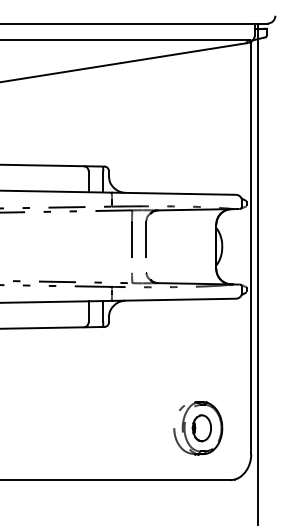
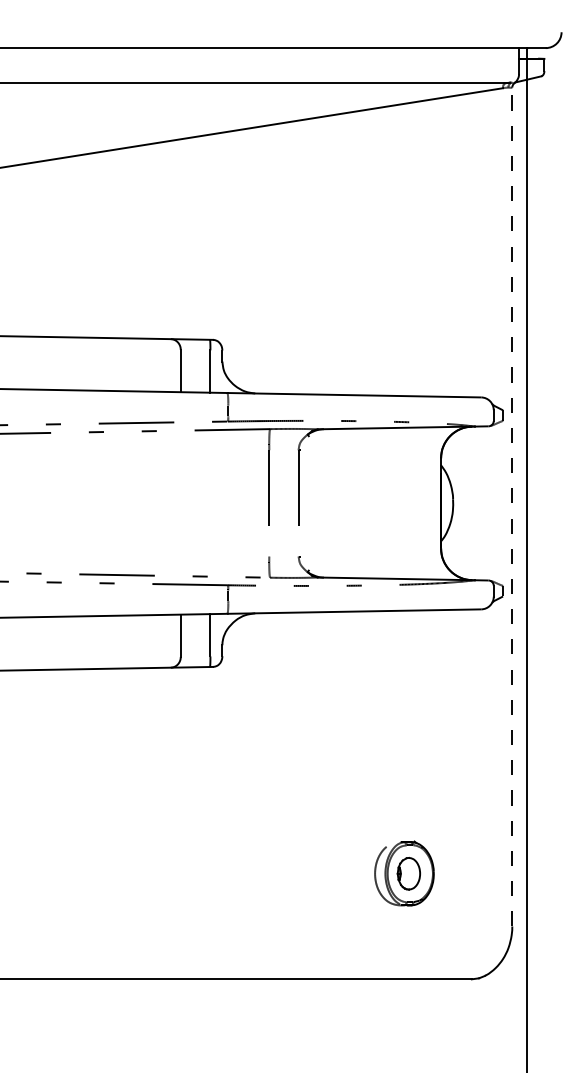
line: (251, 248) -> (512, 506), solid -> dashed
part: (198, 428) -> (404, 874), size x0.6

